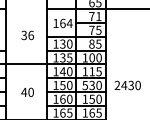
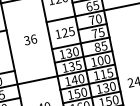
text: (98, 16) -> (98, 18), 71 -> 70
text: (66, 23) -> (68, 32), 164 -> 125
text: (27, 35) -> (30, 39), moved
text: (85, 85) -> (99, 89), 530 -> 130

